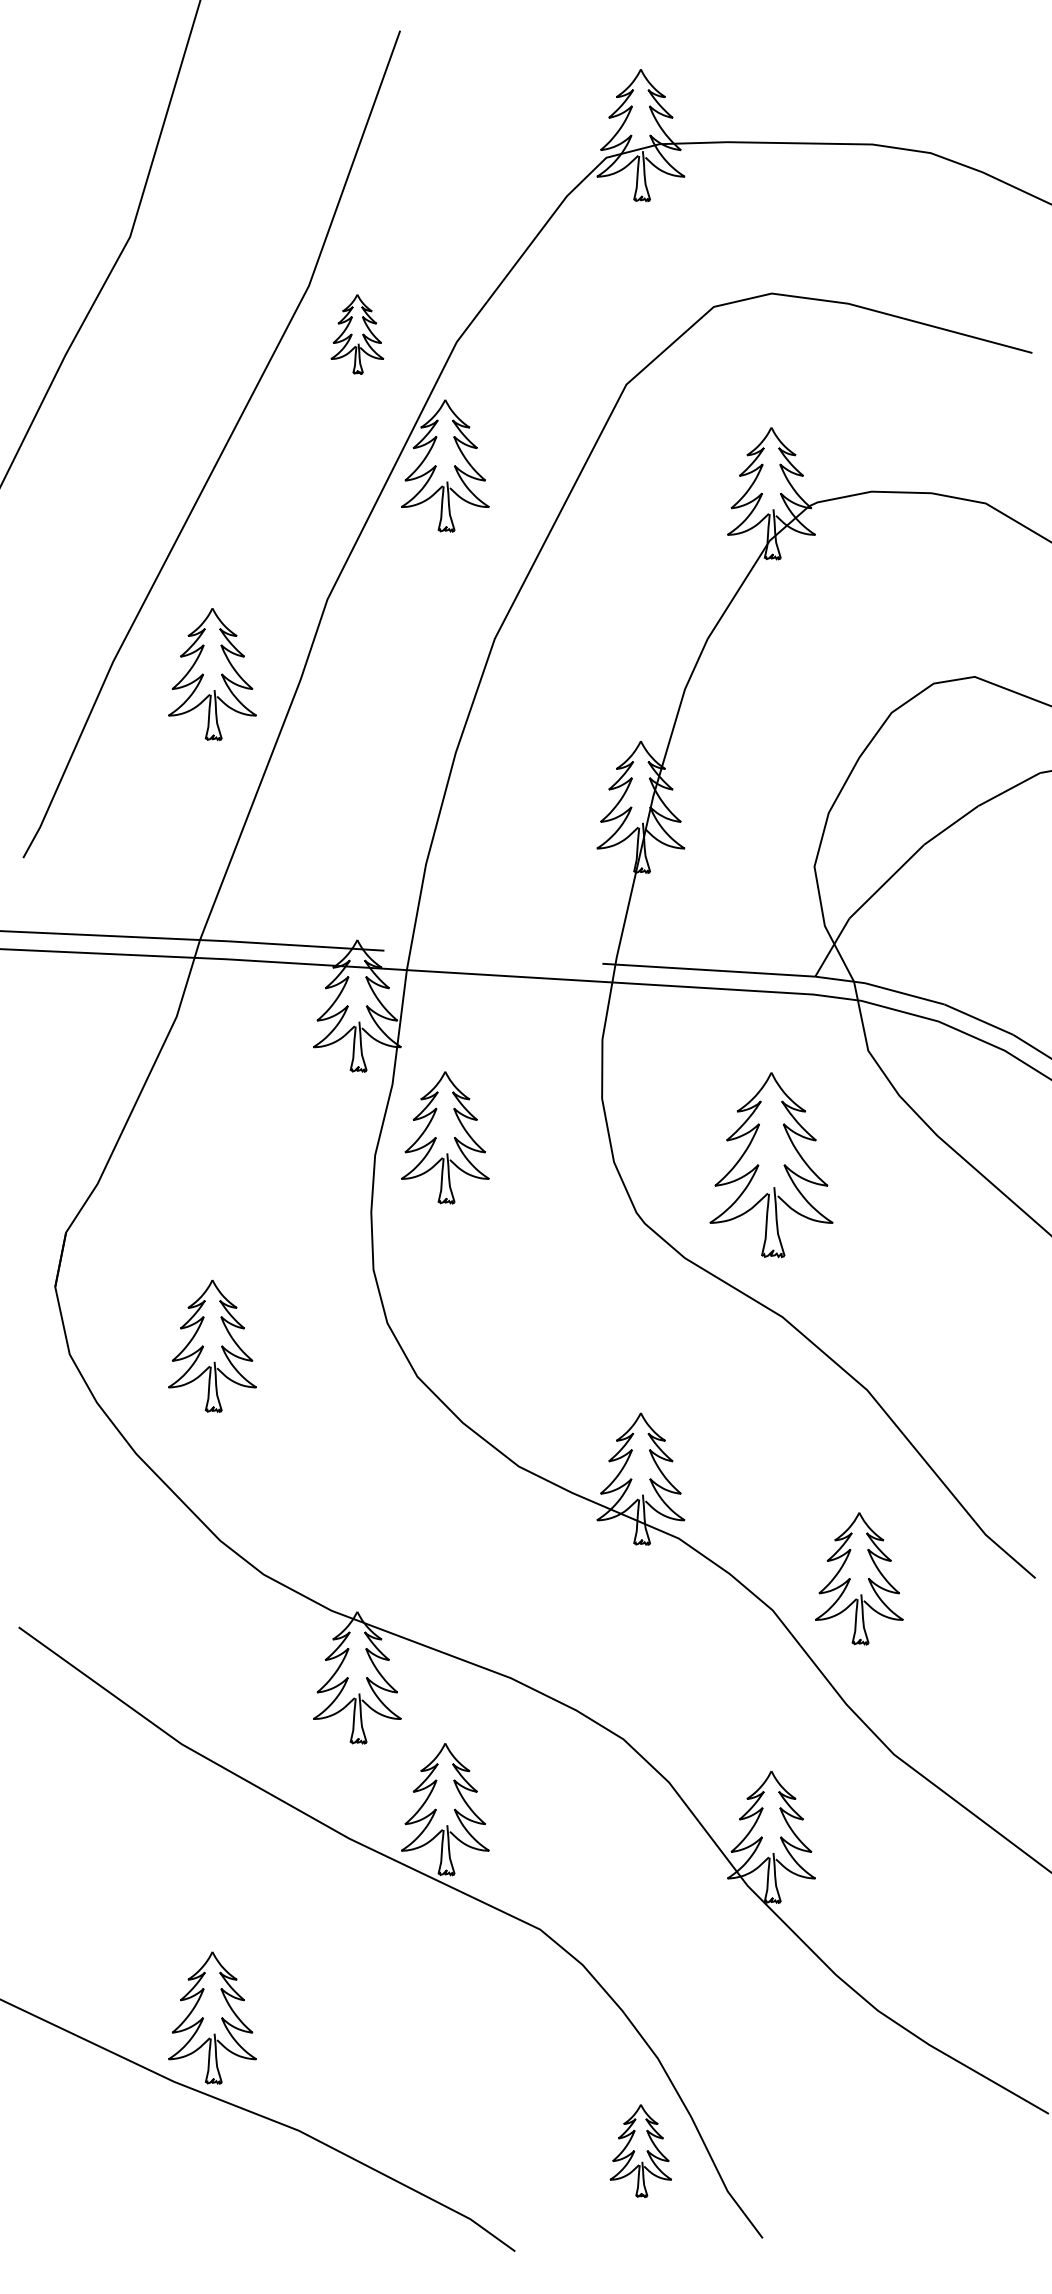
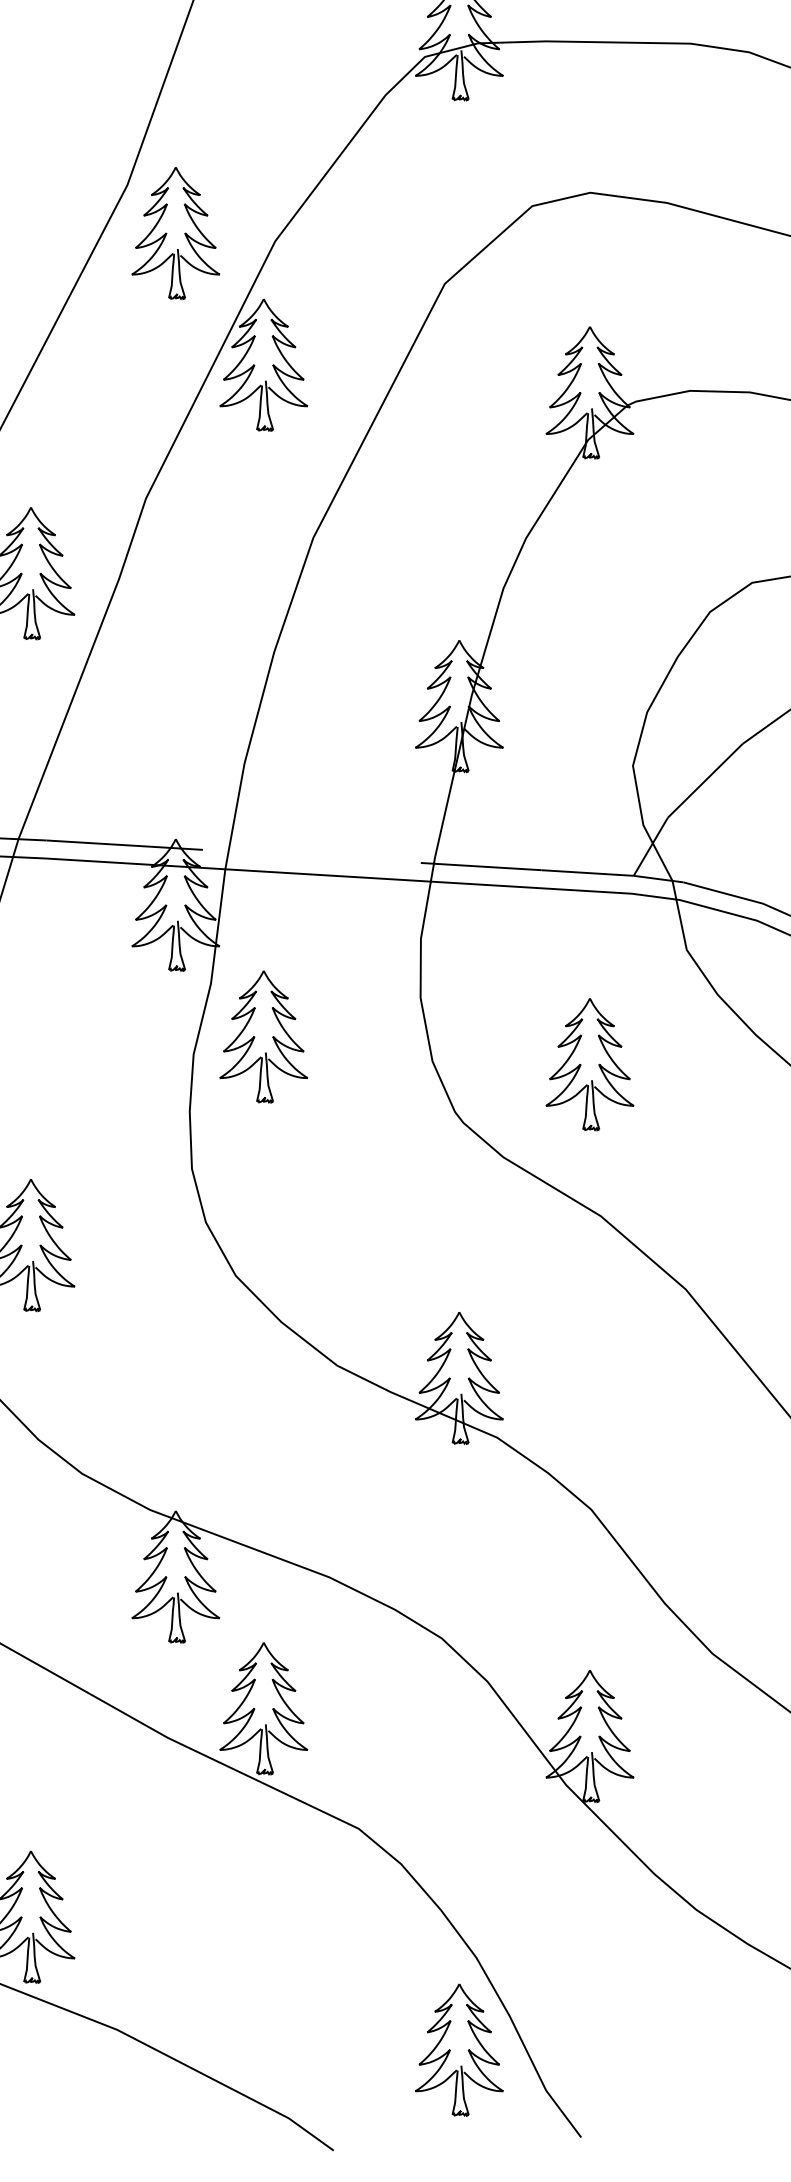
part: (357, 334) -> (175, 233), size x1.67
part: (771, 1165) -> (589, 1064), size x0.71
part: (859, 1578) -> (677, 1477), removed
part: (640, 2150) -> (458, 2049), size x1.43

